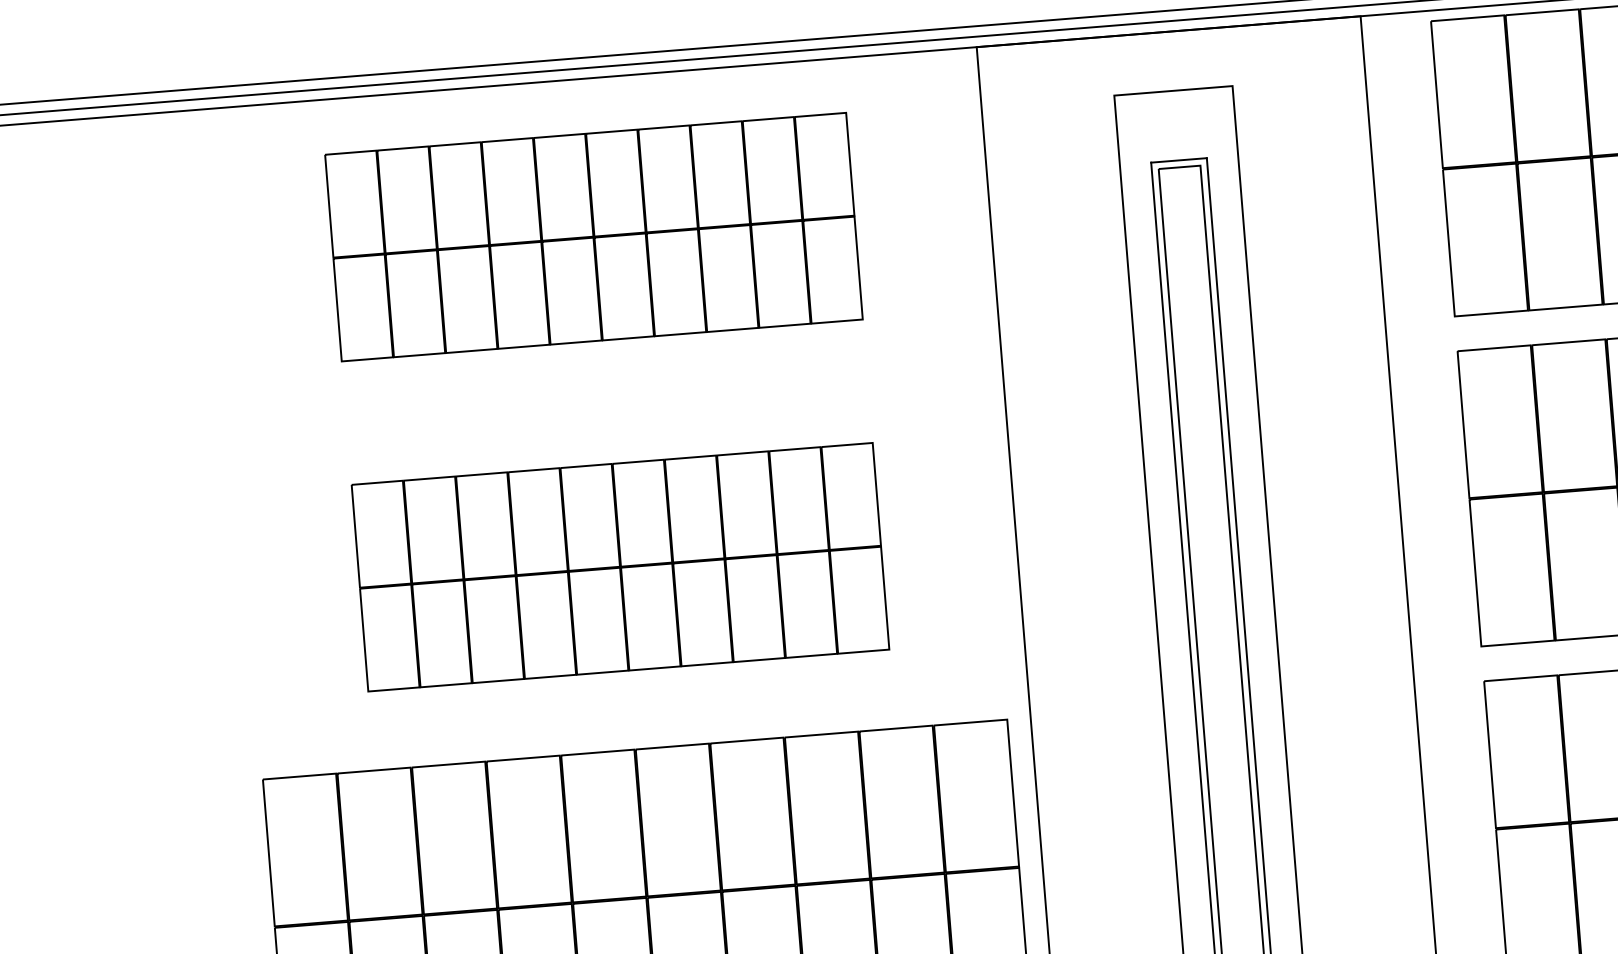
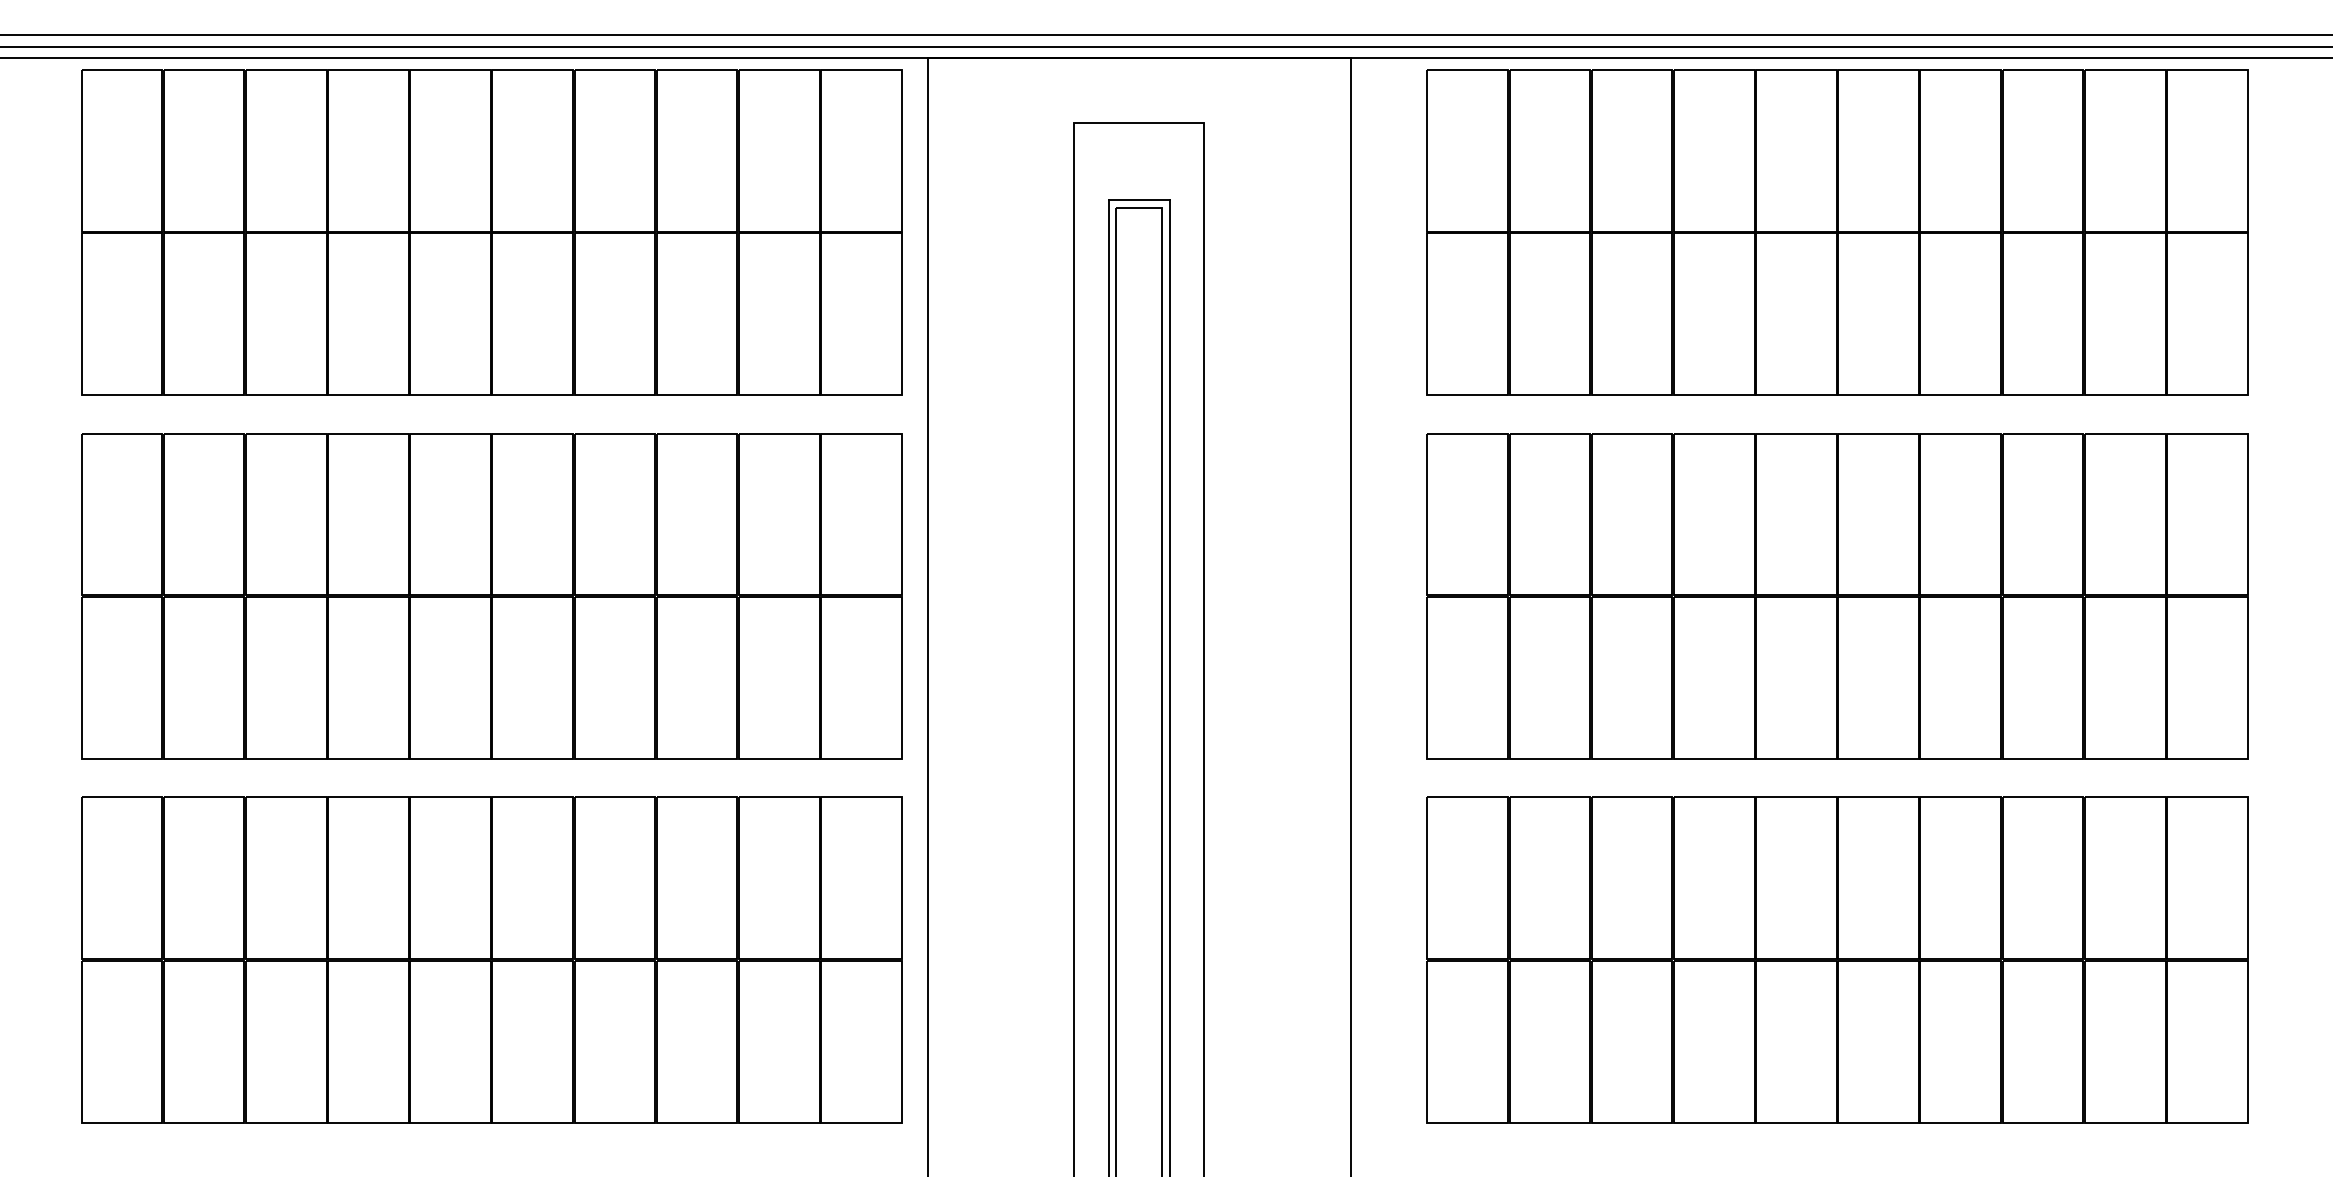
part: (593, 237) -> (491, 232), size x1.43
part: (620, 567) -> (491, 596), size x1.43

